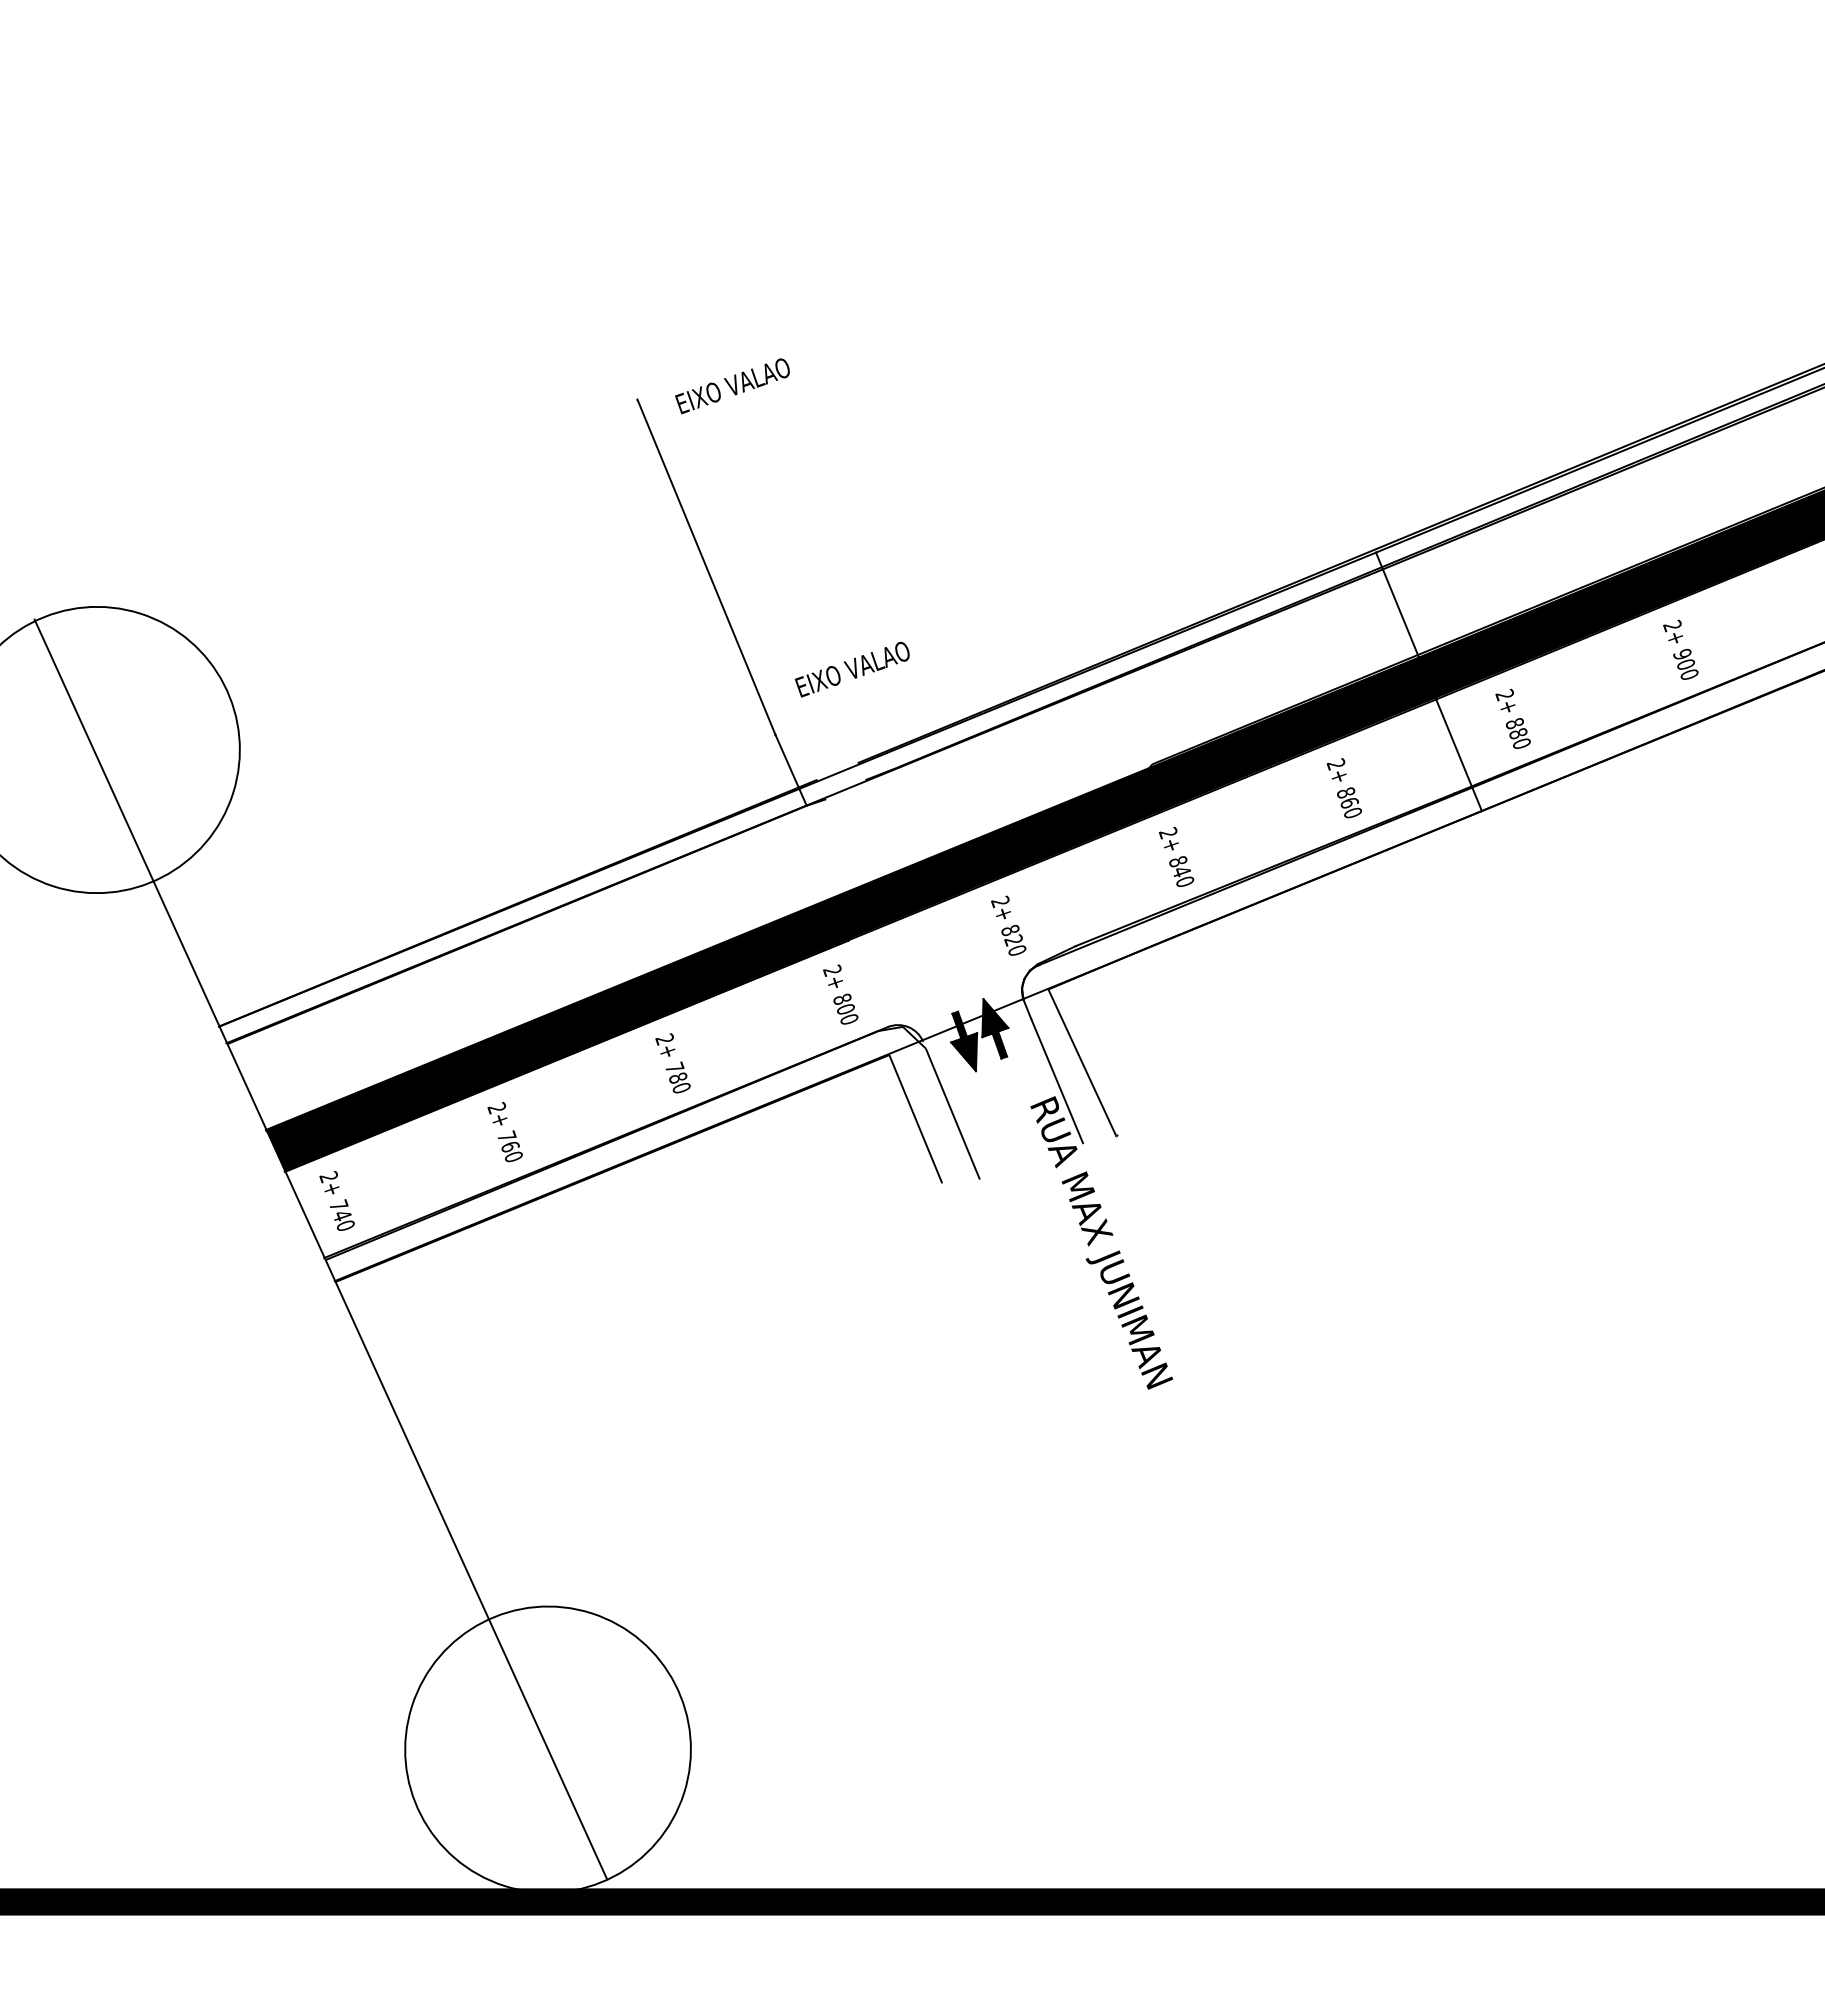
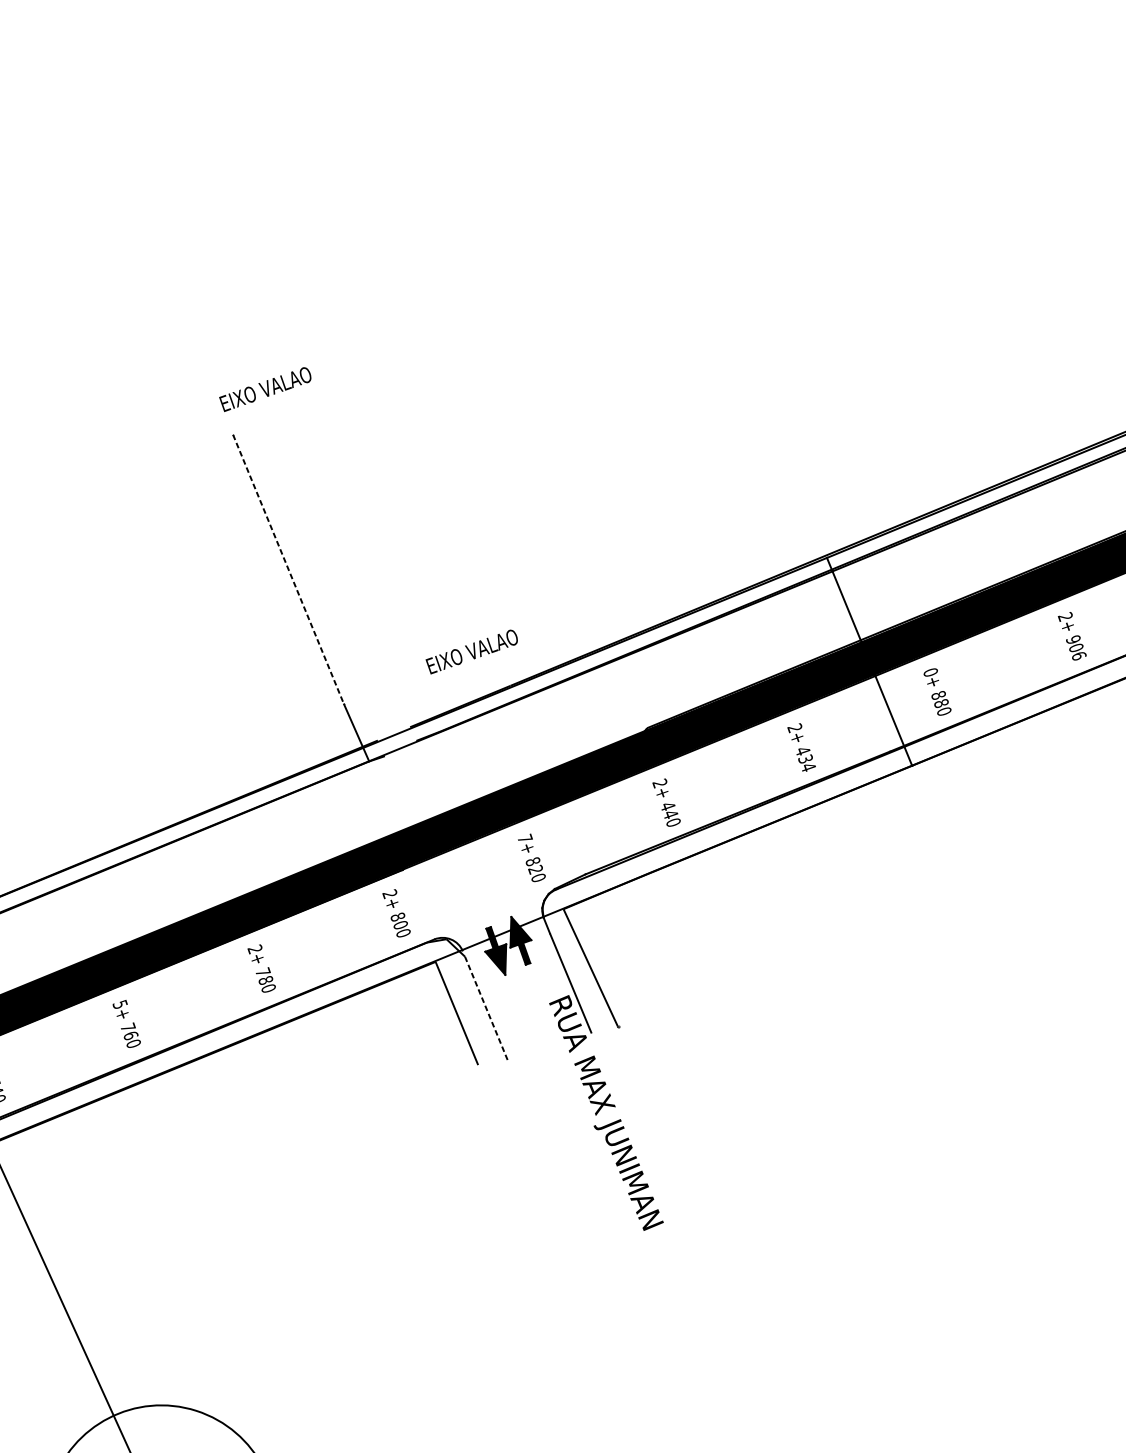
text: (732, 386) -> (265, 389), moved
line: (706, 567) -> (288, 569), solid -> dashed
text: (851, 669) -> (471, 651), moved
text: (1689, 674) -> (1079, 655), 900 -> 906
text: (1504, 694) -> (930, 672), 2+ -> 0+
text: (1349, 802) -> (805, 758), 860 -> 434
text: (1178, 861) -> (668, 806), 840 -> 440
text: (1000, 901) -> (525, 838), 2+ -> 7+
text: (496, 1108) -> (119, 1004), 2+ -> 5+
line: (952, 1114) -> (486, 1009), solid -> dashed

